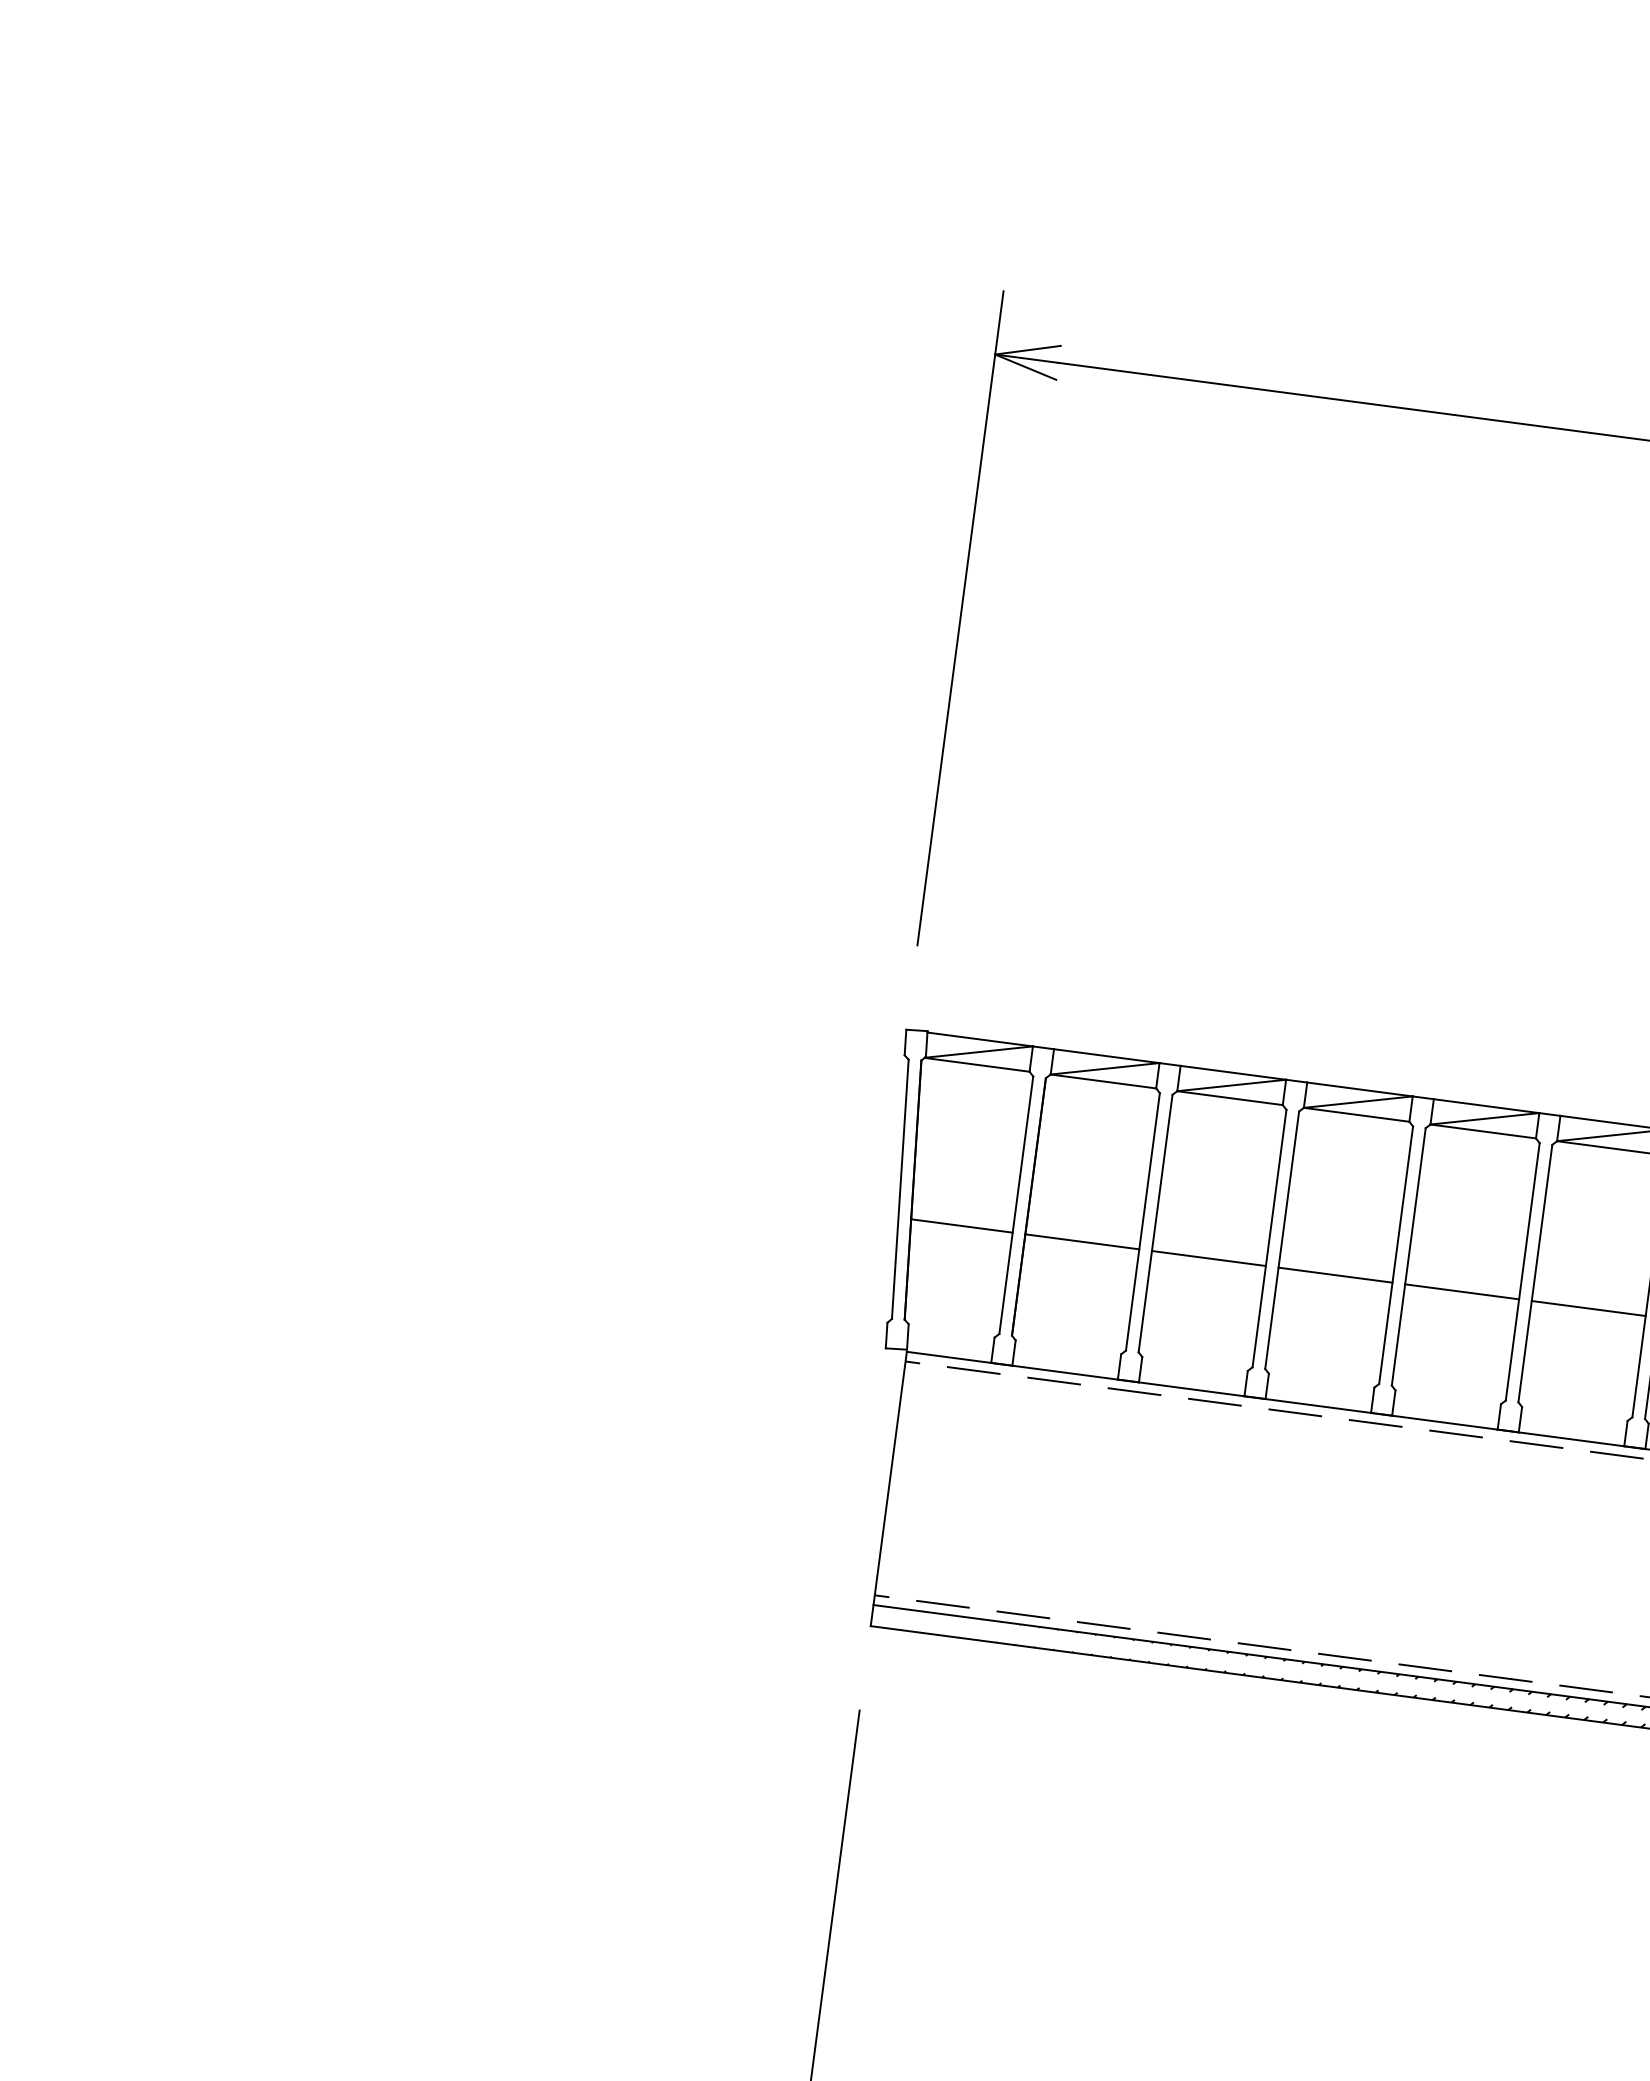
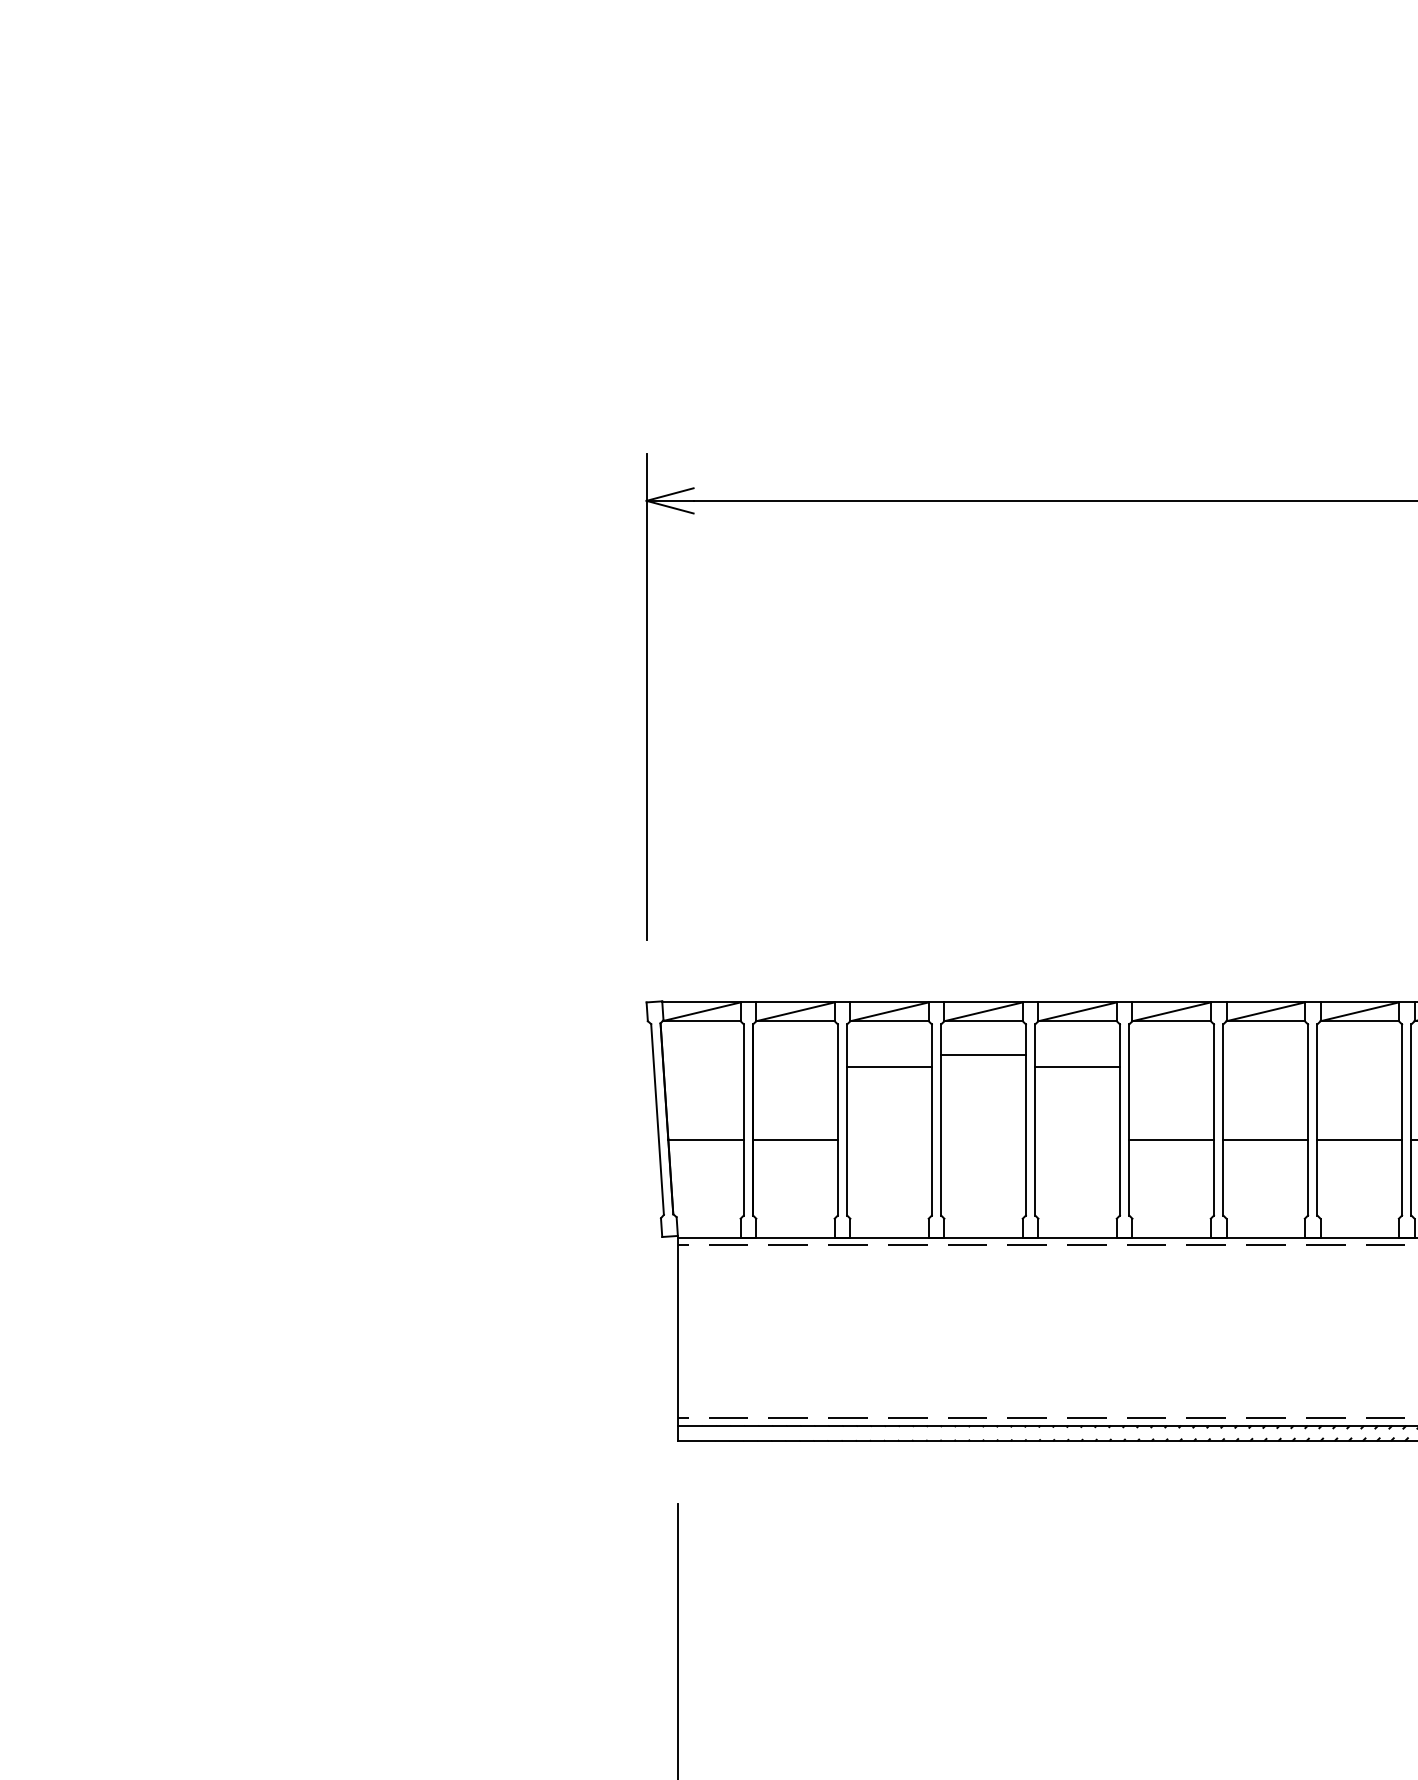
line: (1208, 1258) -> (889, 1067), moved
line: (1335, 1275) -> (983, 1055), moved
line: (1461, 1292) -> (1077, 1067), moved

